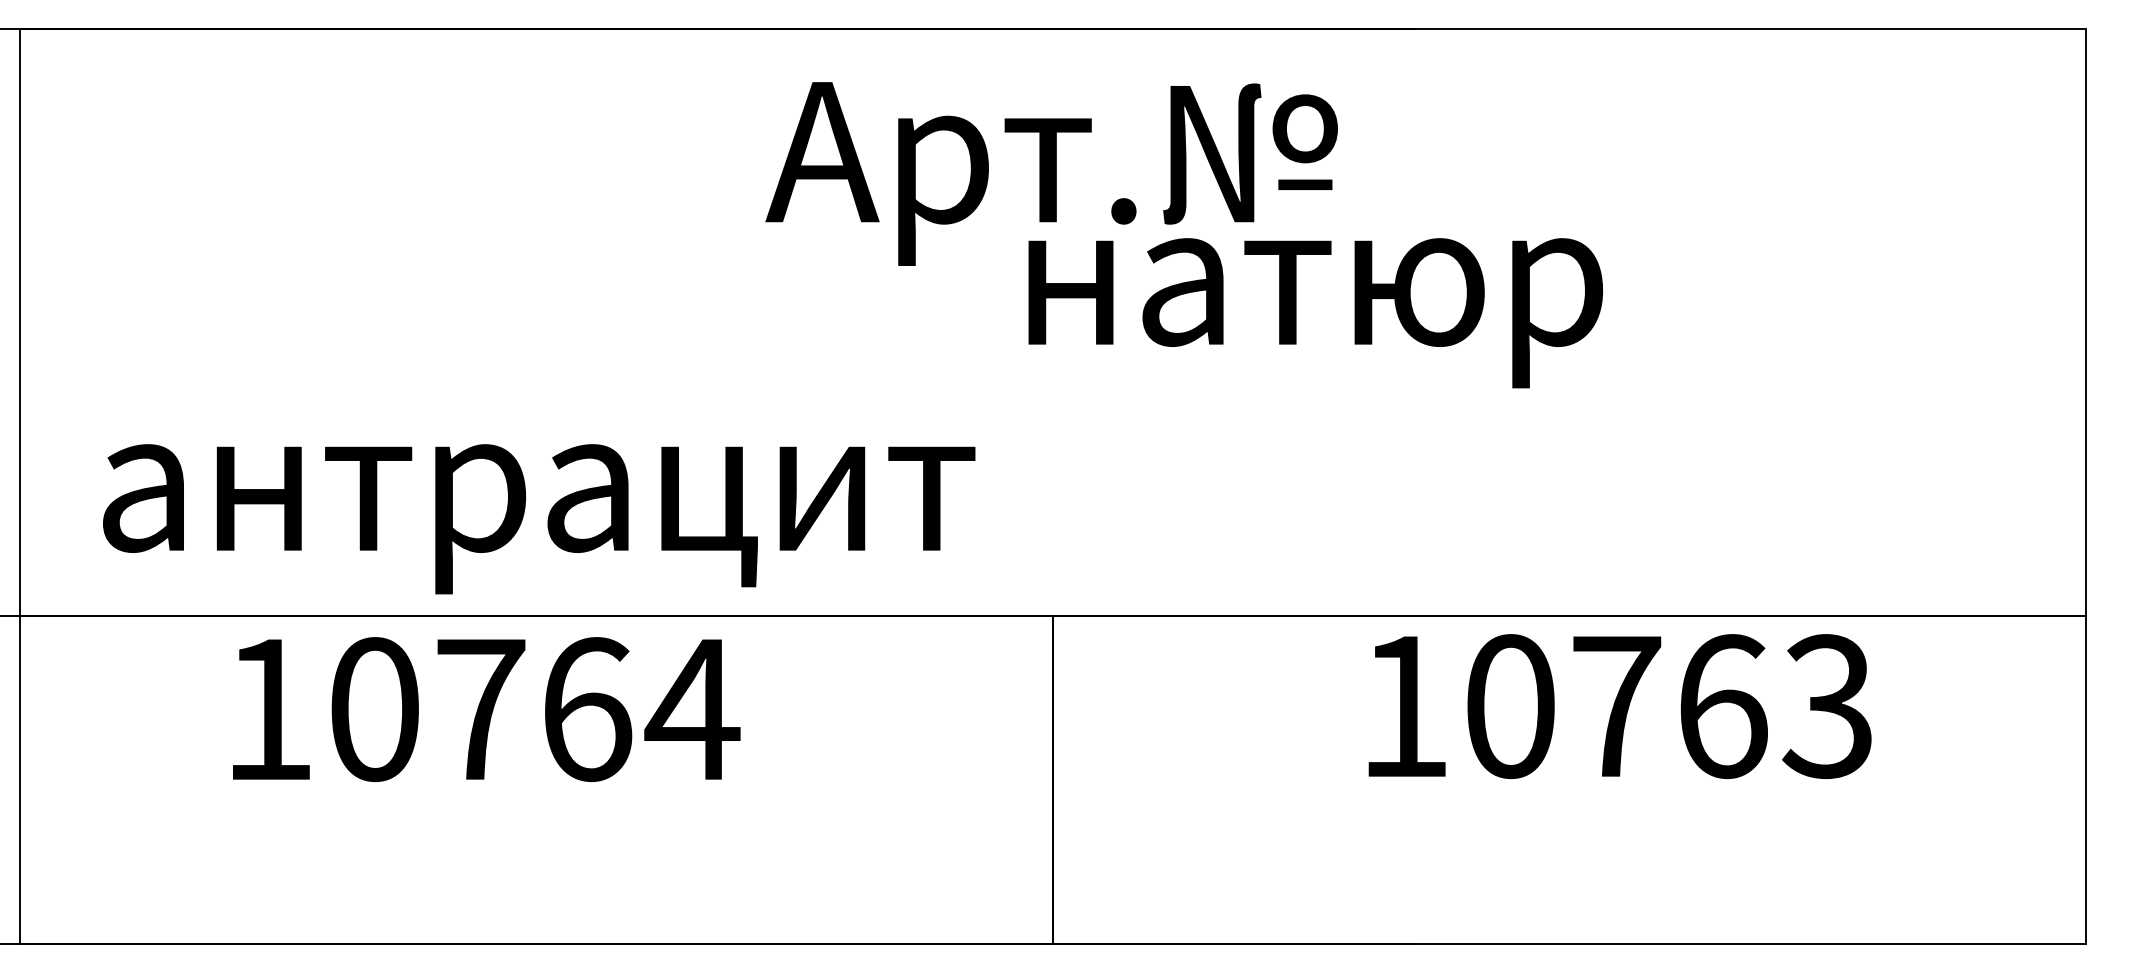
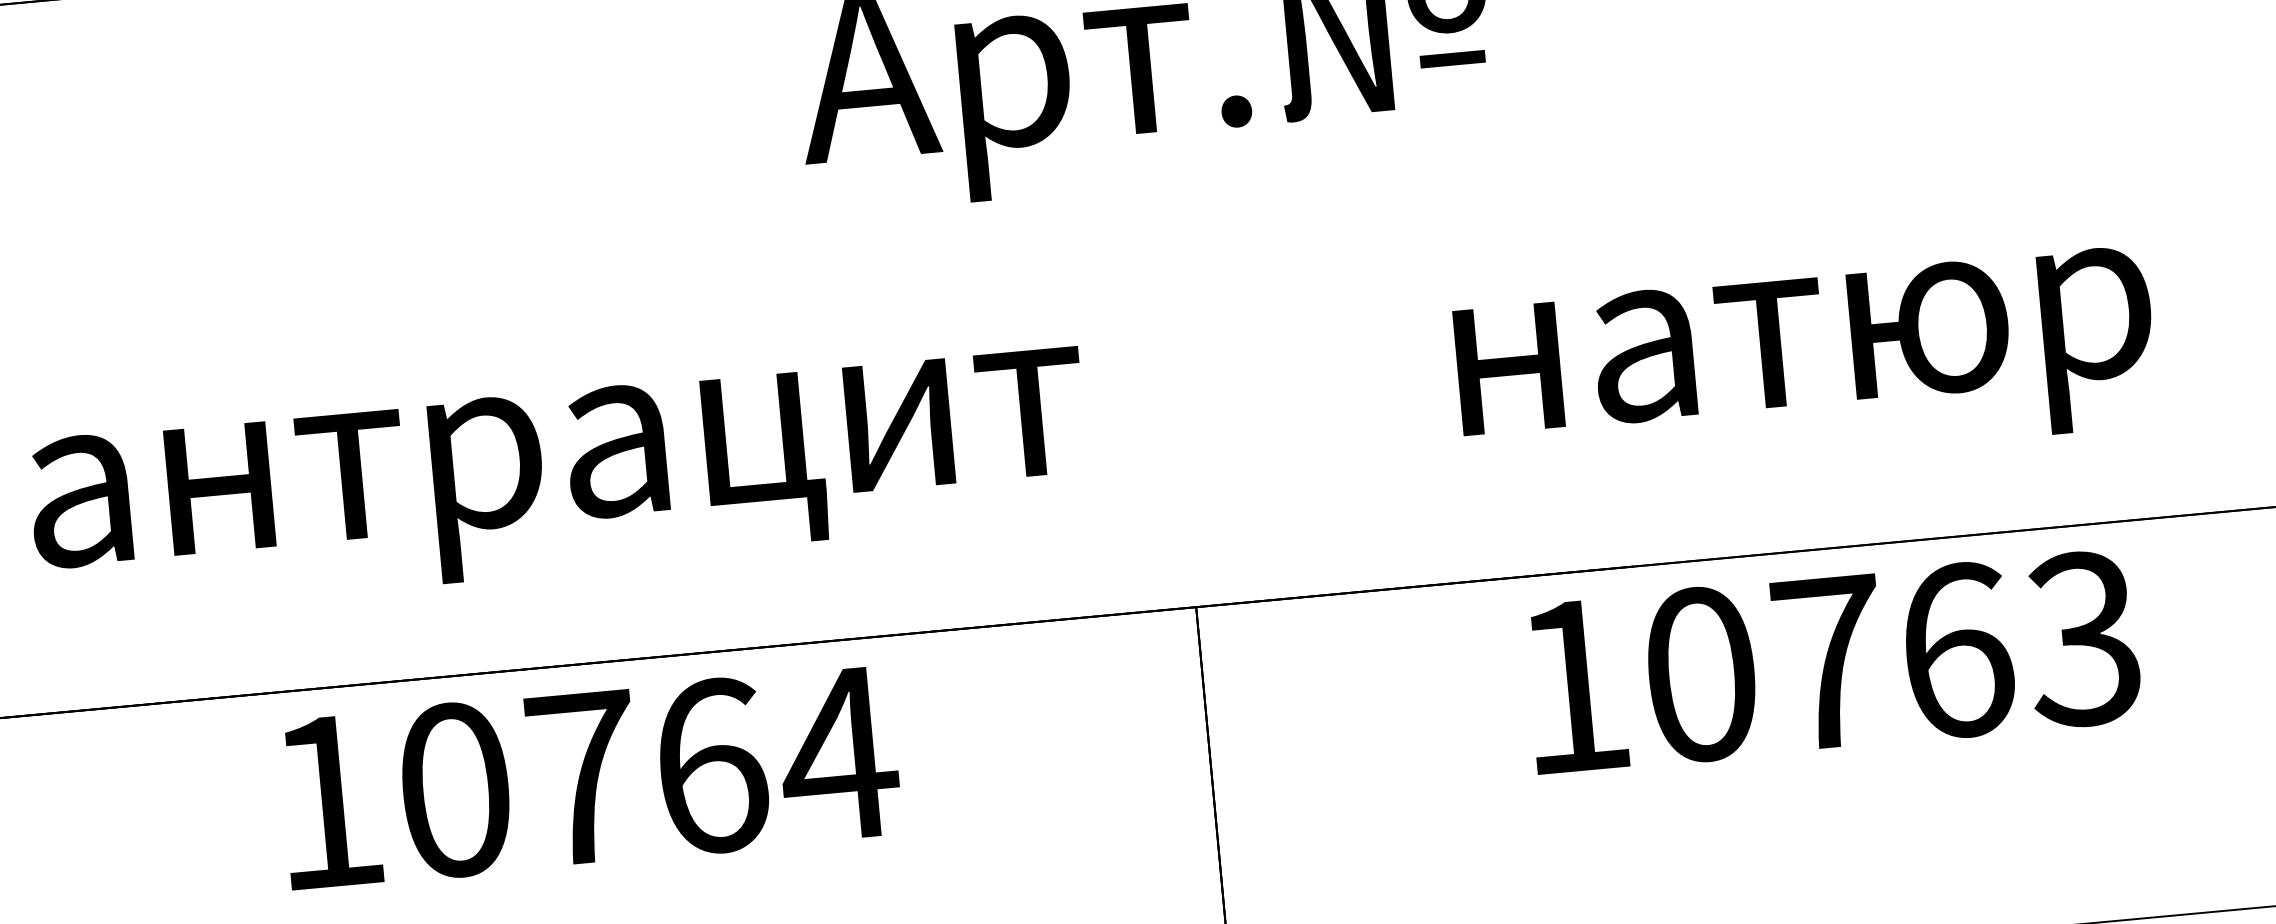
text: (1315, 313) -> (1806, 366), moved
text: (539, 519) -> (560, 482), moved
text: (1619, 706) -> (1832, 662), moved
text: (486, 709) -> (589, 777), moved

